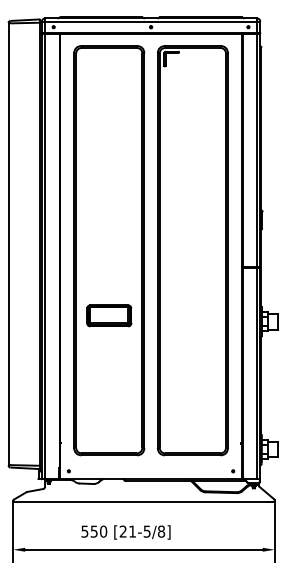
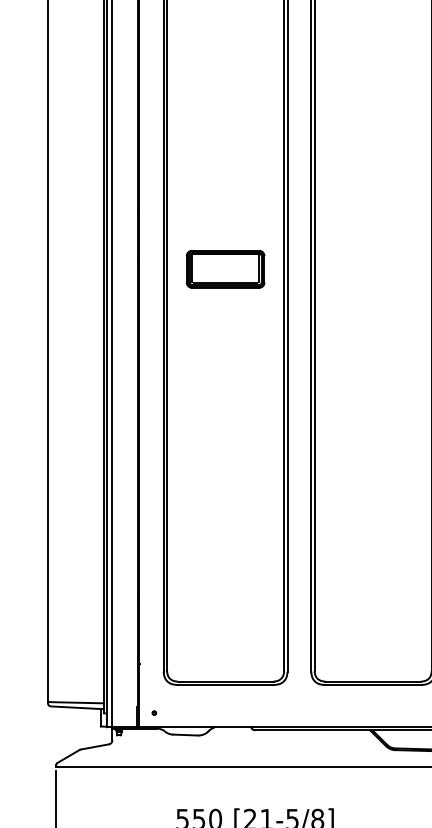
part: (109, 315) -> (226, 268), moved

